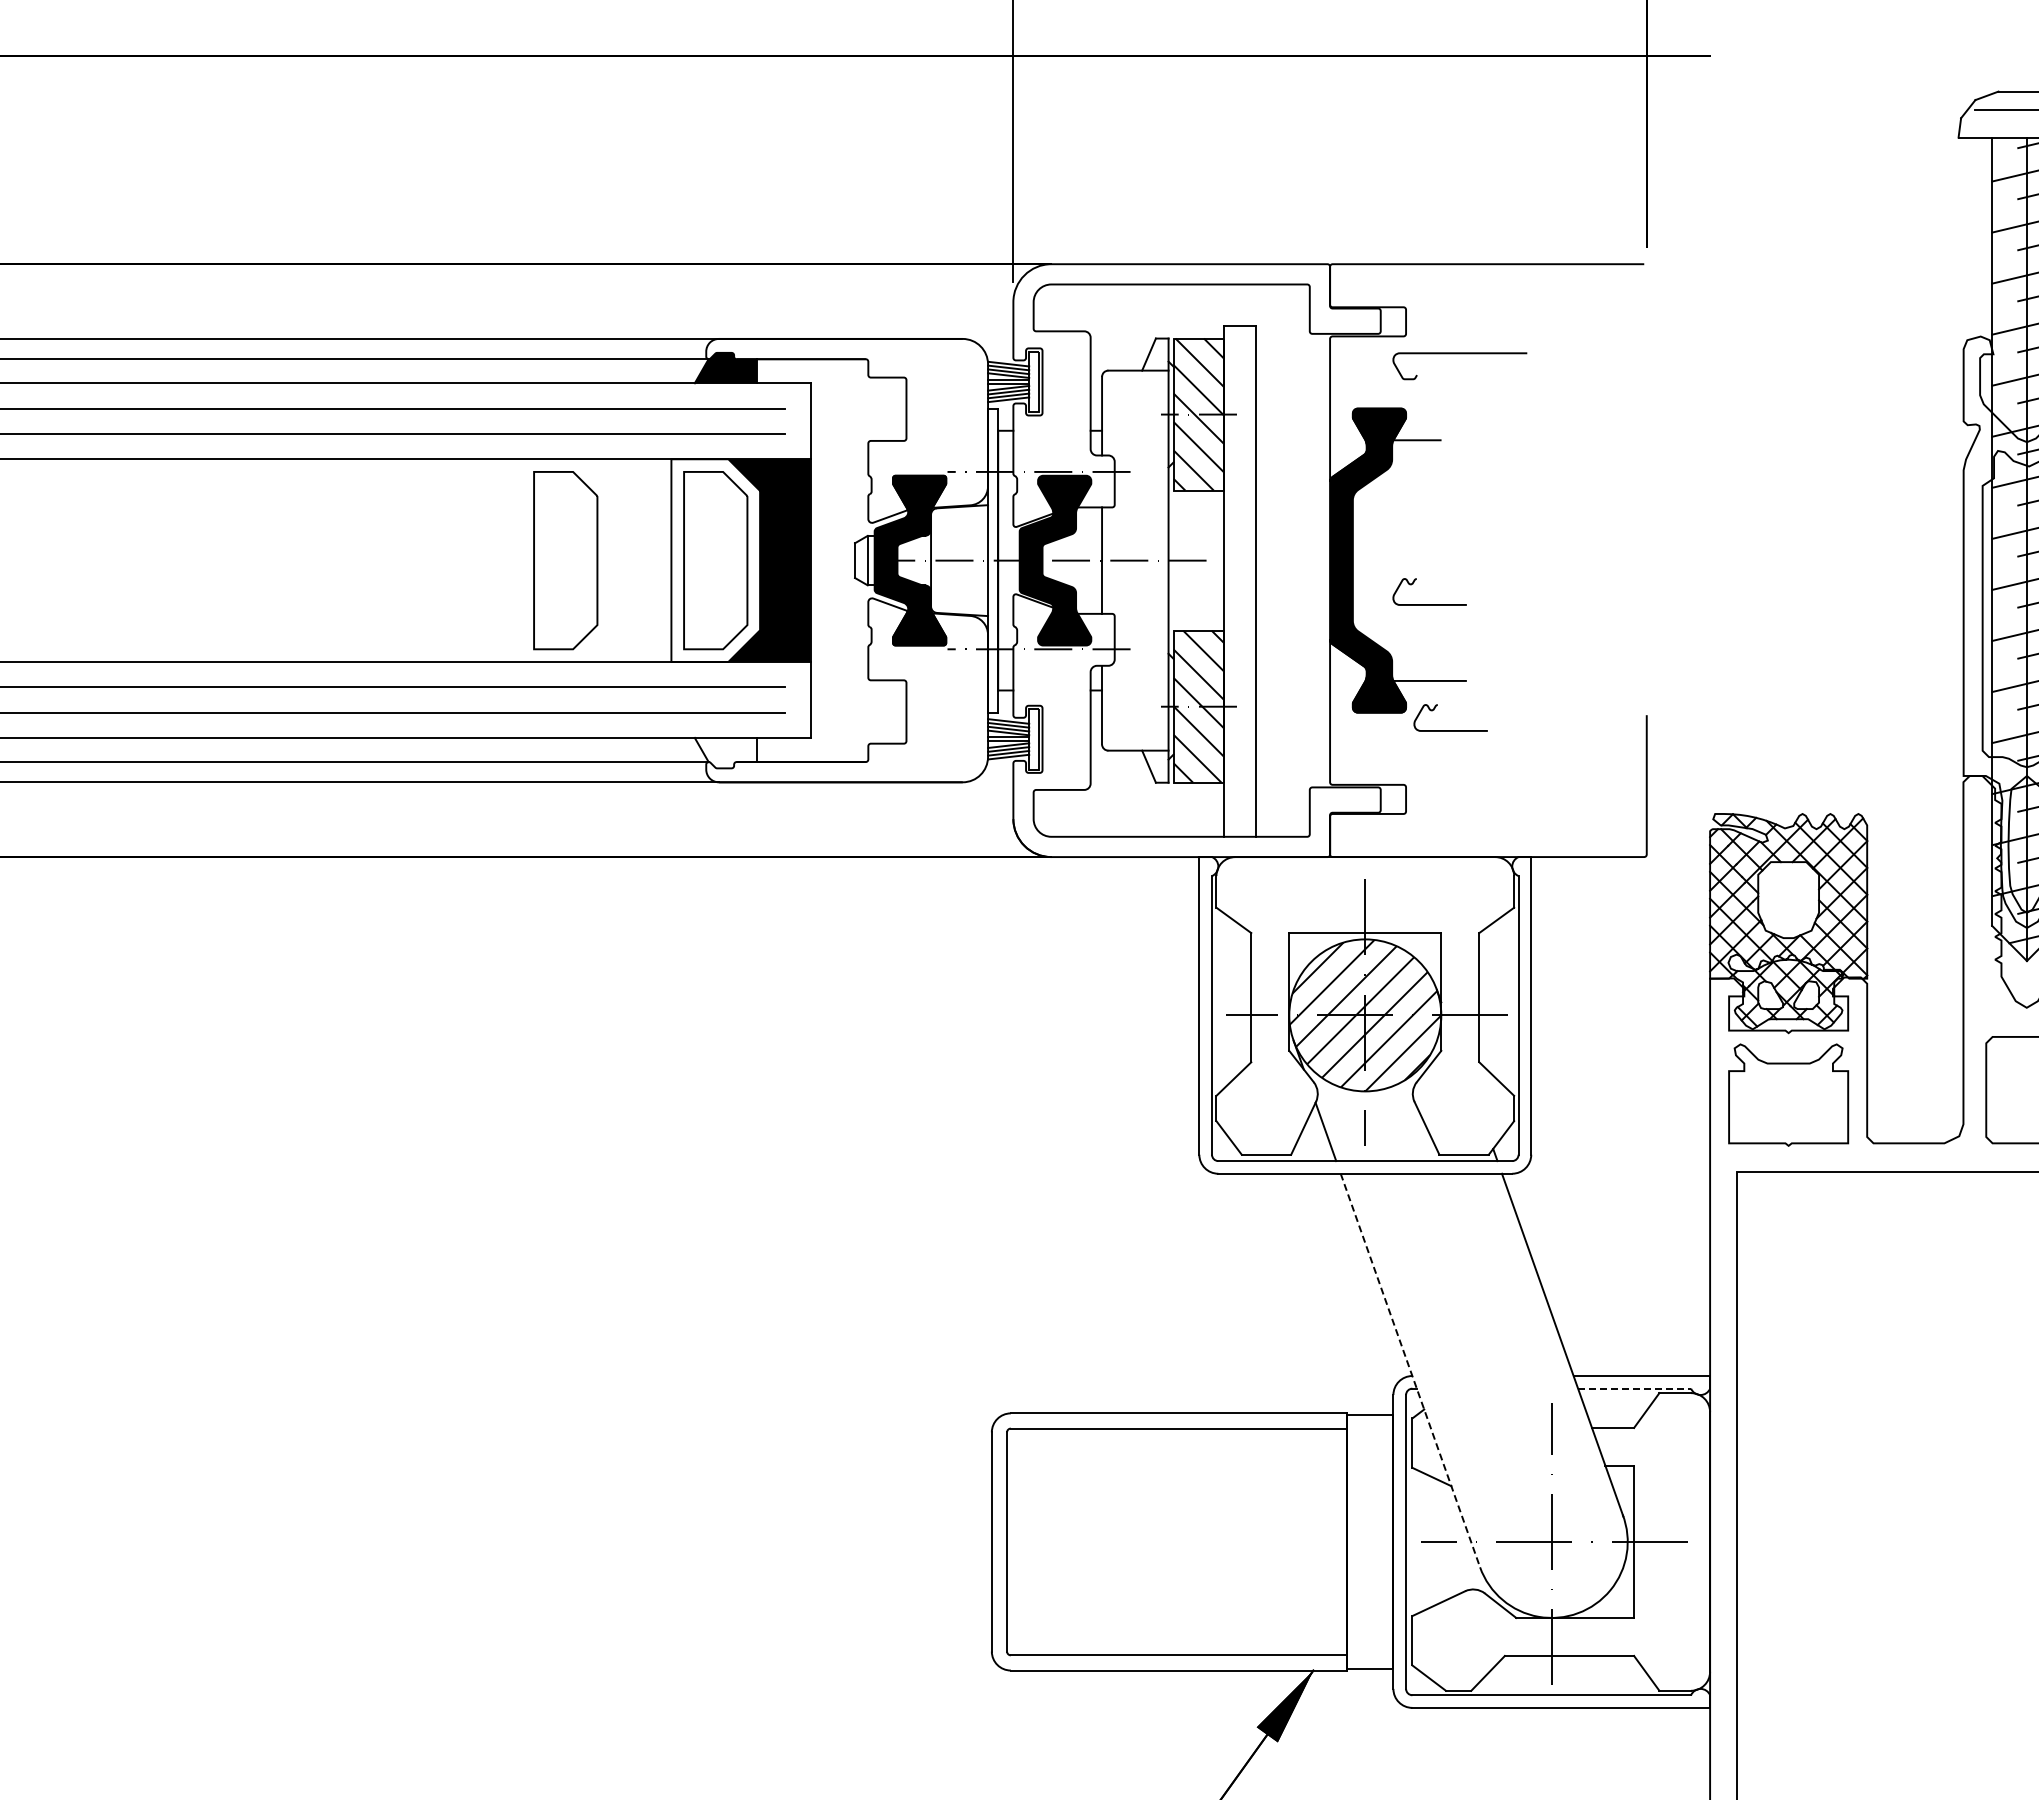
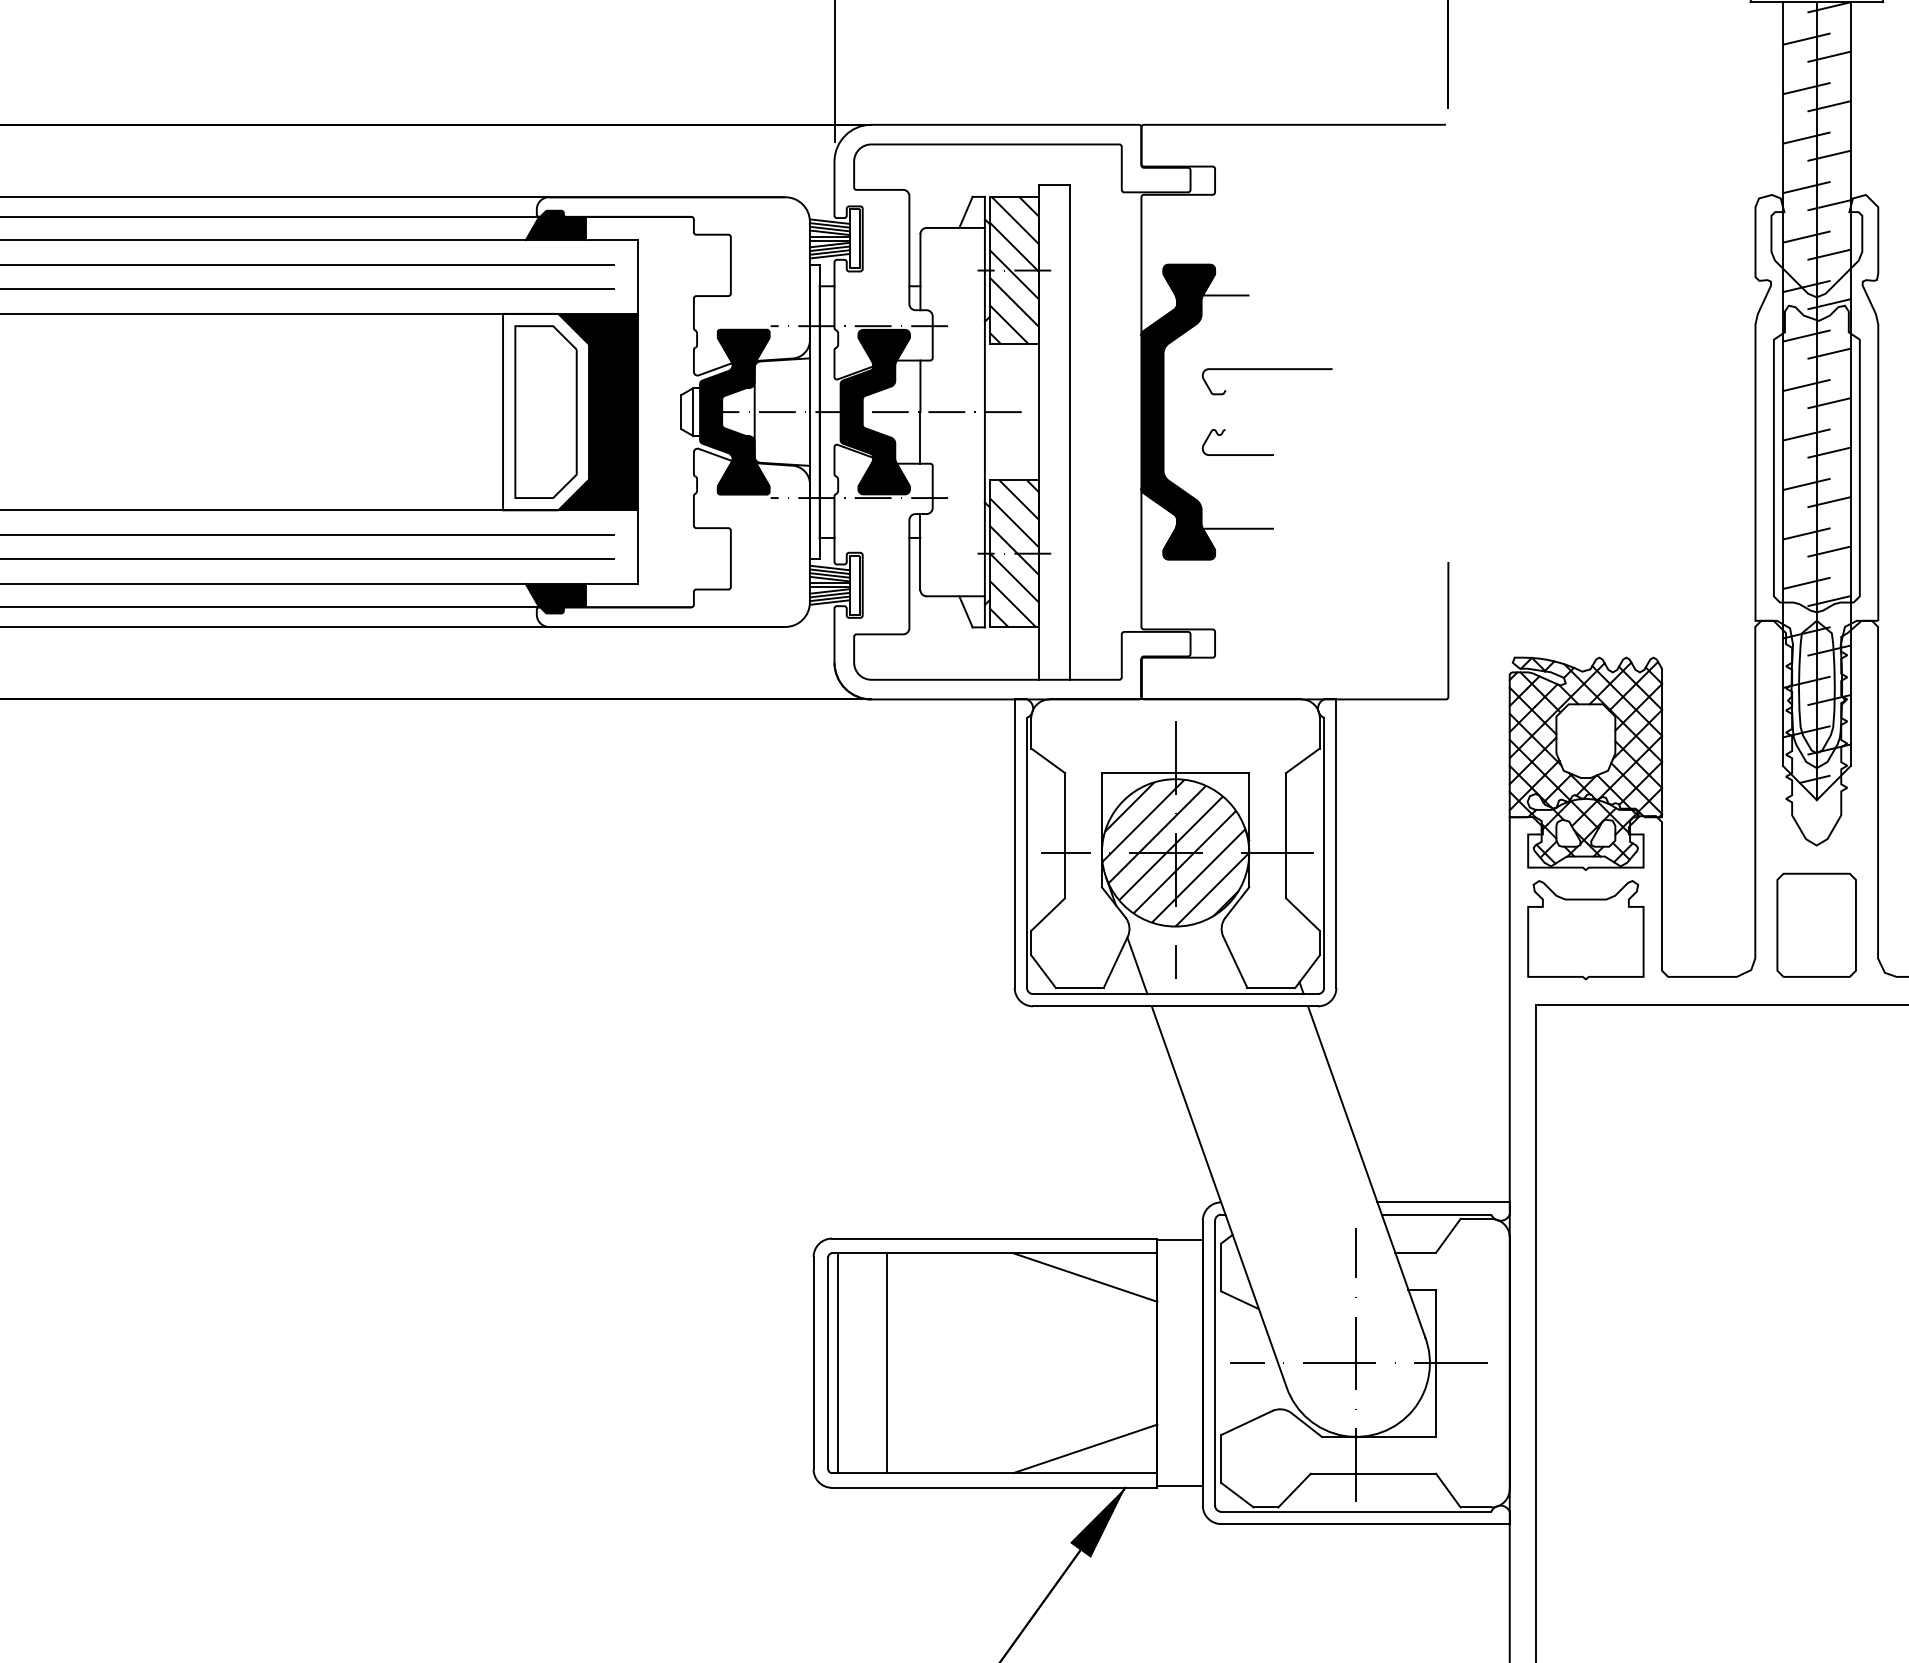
curve: (1459, 354) -> (1266, 370), moved
part: (565, 560) -> (400, 411), removed
curve: (1450, 730) -> (1258, 576), removed
fill: (725, 752) -> (555, 598), added
line: (1410, 1370) -> (1219, 1197), dashed -> solid
line: (1635, 1388) -> (1437, 1214), dashed -> solid
line: (1272, 1453) -> (1085, 1277), added
line: (1017, 1541) -> (838, 1362), added
line: (1067, 1541) -> (886, 1362), added
line: (1272, 1630) -> (1085, 1449), added

